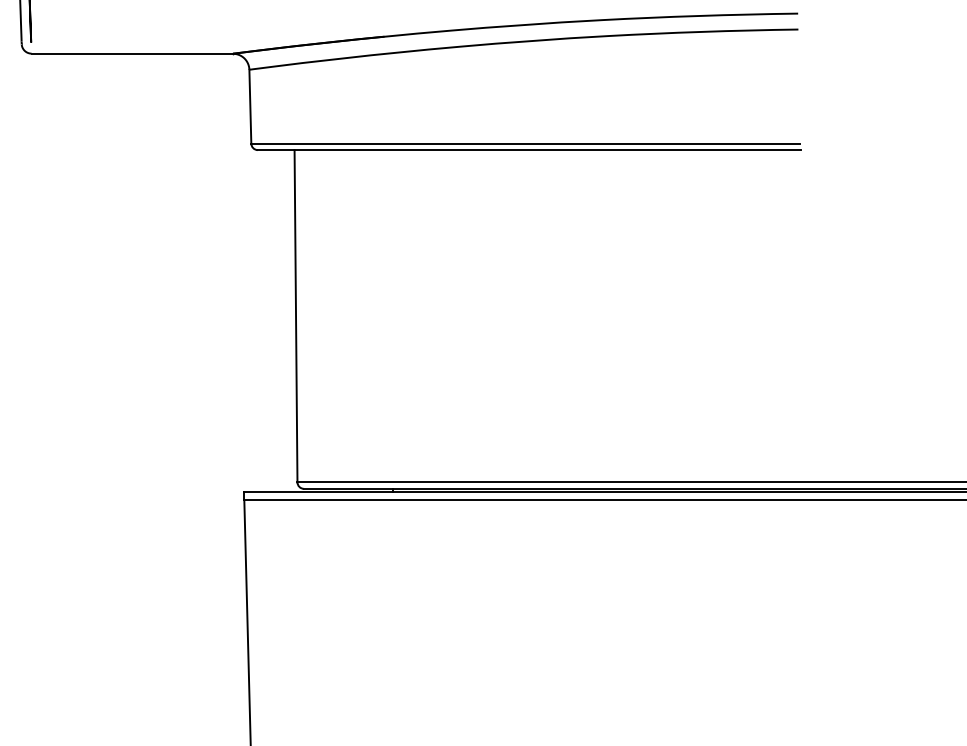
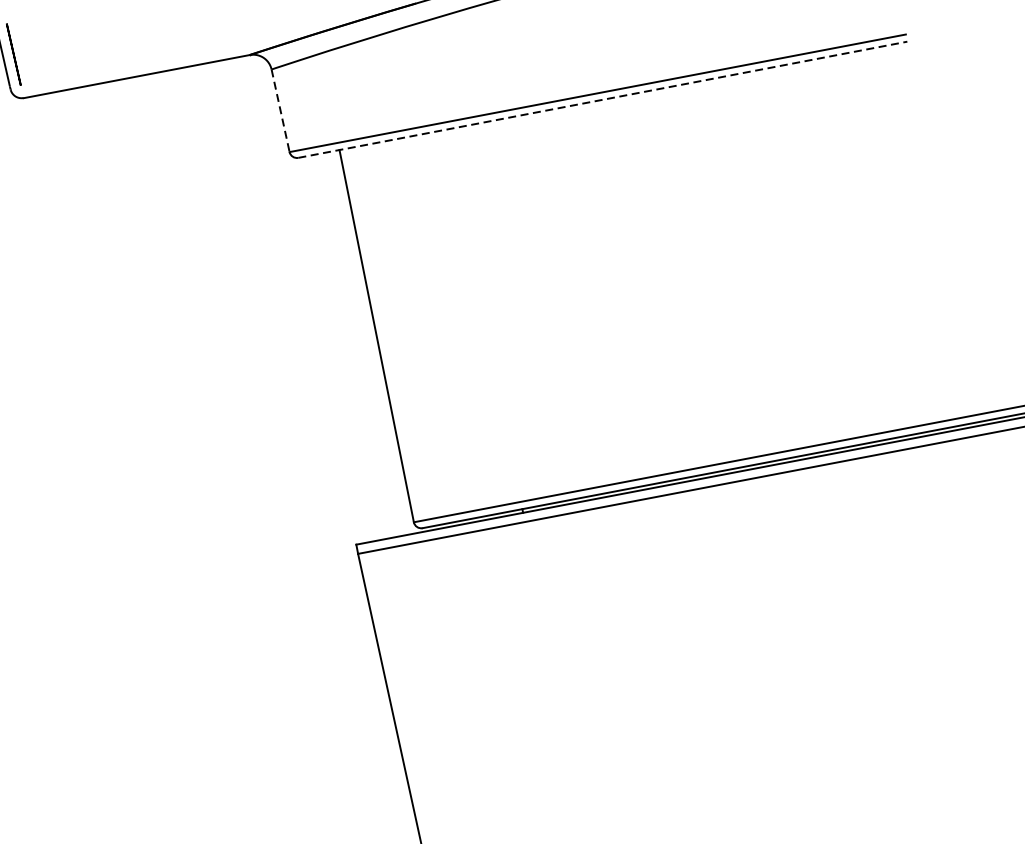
line: (250, 106) -> (280, 110), solid -> dashed
line: (529, 150) -> (603, 100), solid -> dashed

